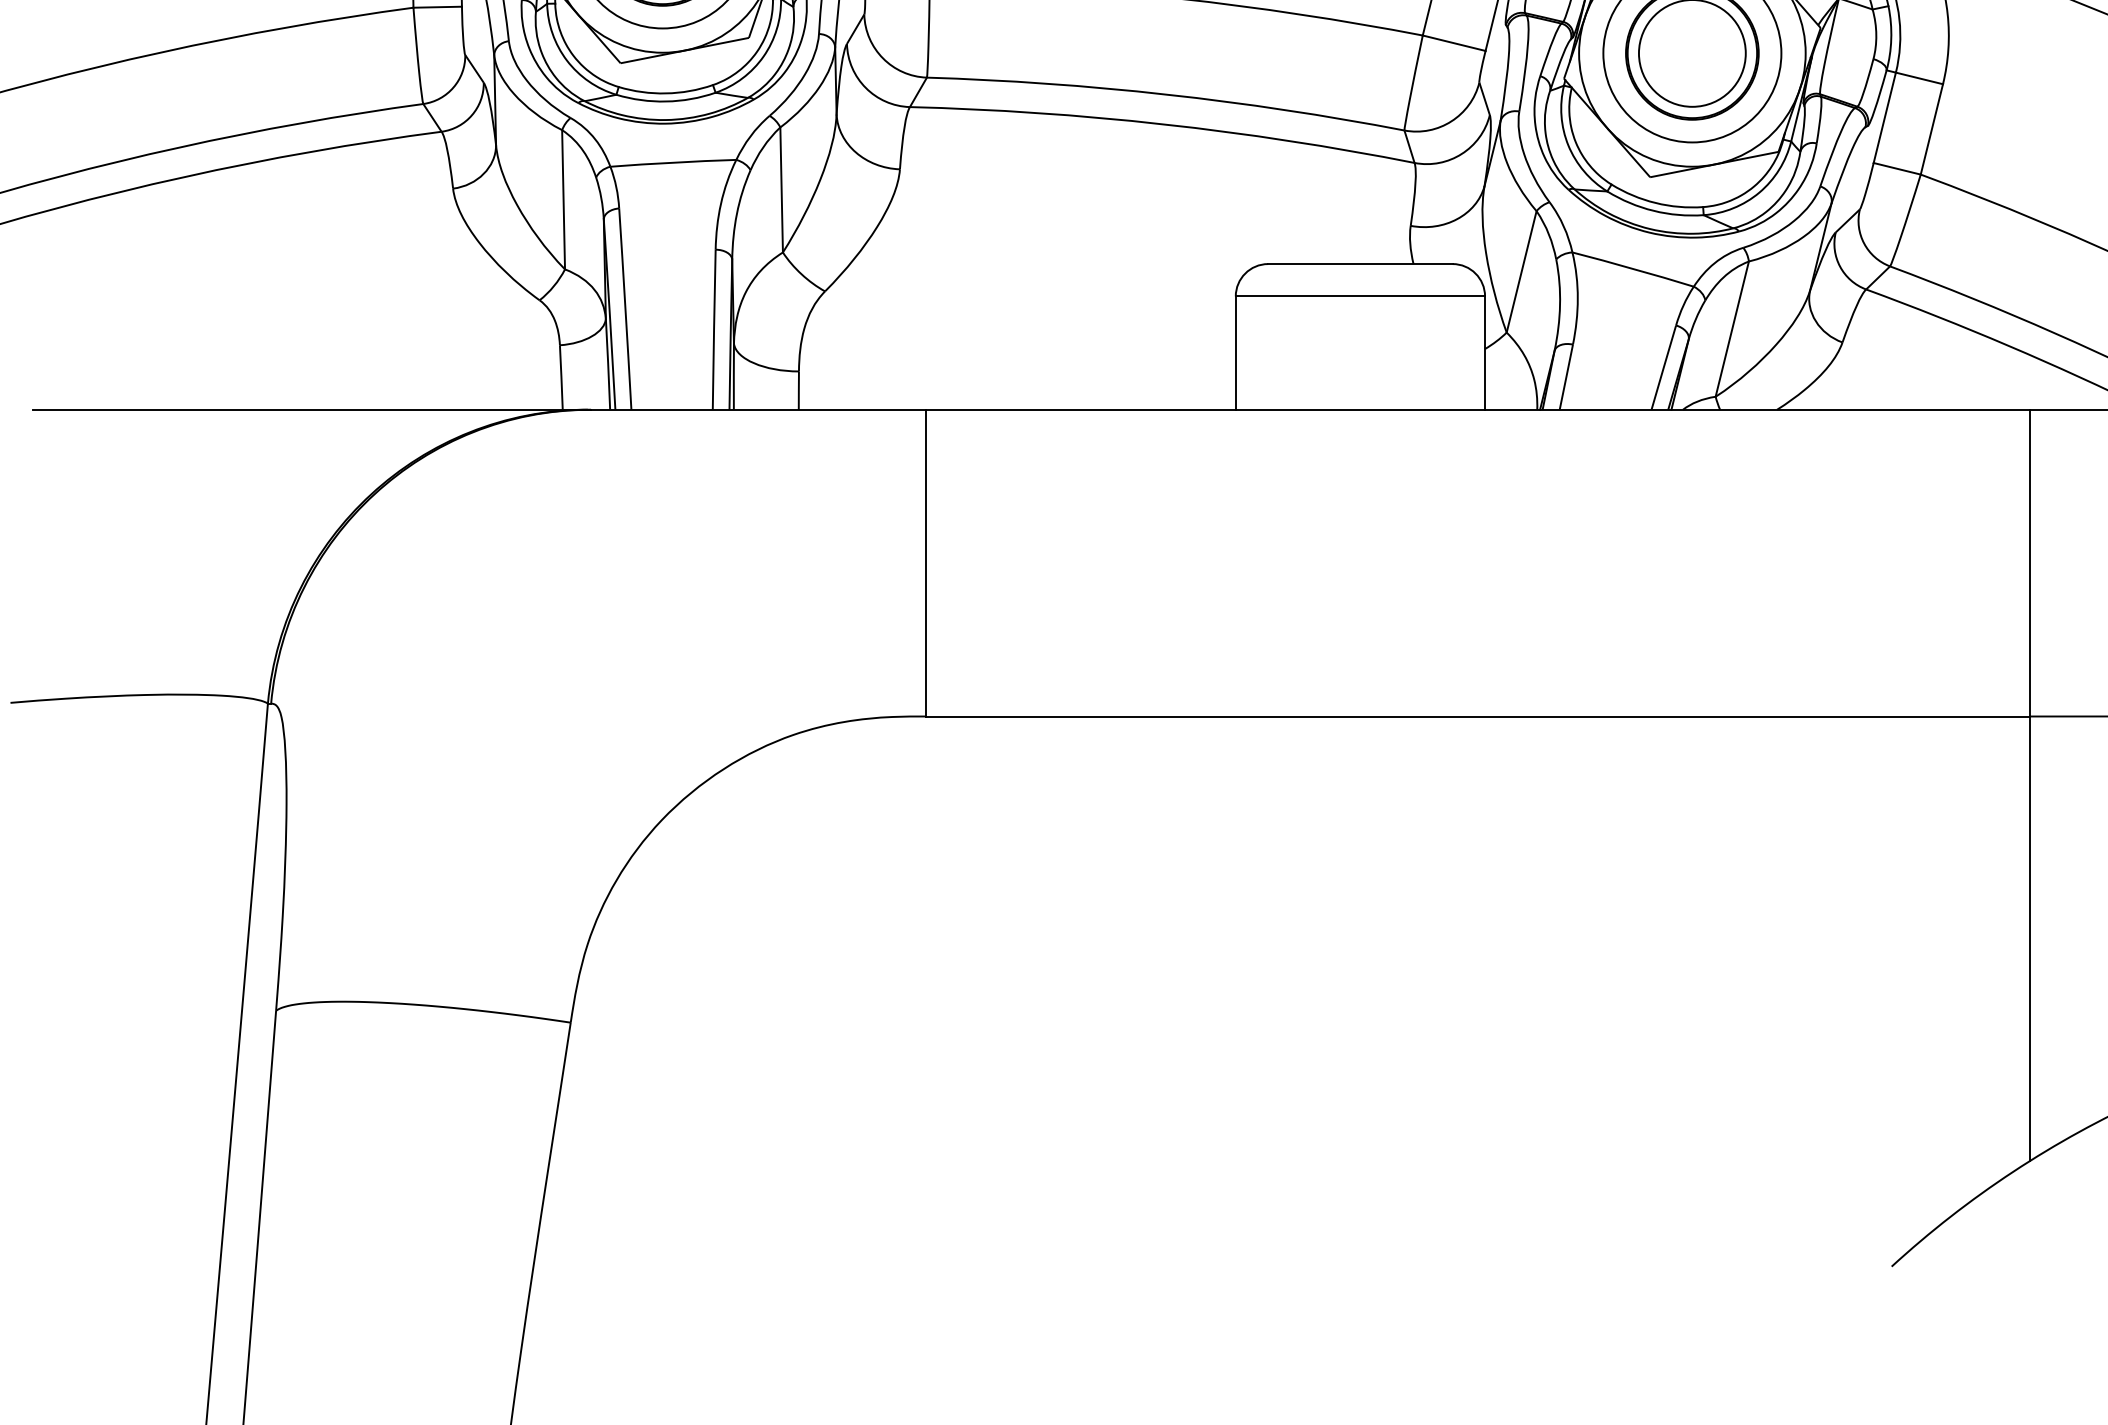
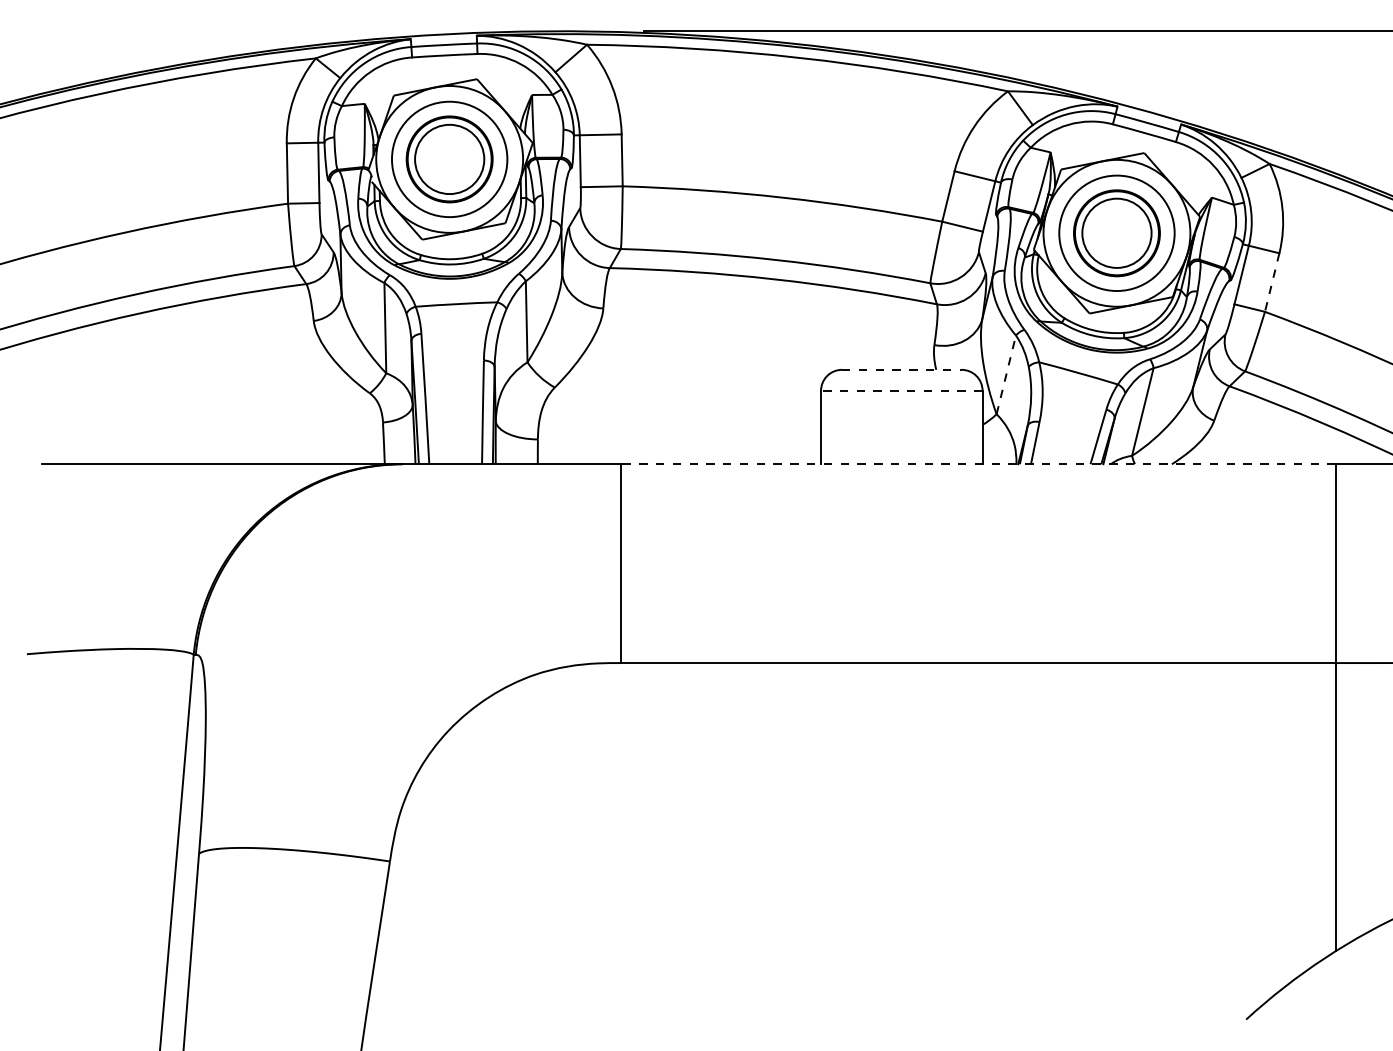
line: (1932, 130) -> (1272, 283), solid -> dashed
line: (1359, 263) -> (901, 369), solid -> dashed
line: (1521, 271) -> (1006, 374), solid -> dashed
line: (1359, 295) -> (901, 390), solid -> dashed
line: (1478, 410) -> (978, 464), solid -> dashed

